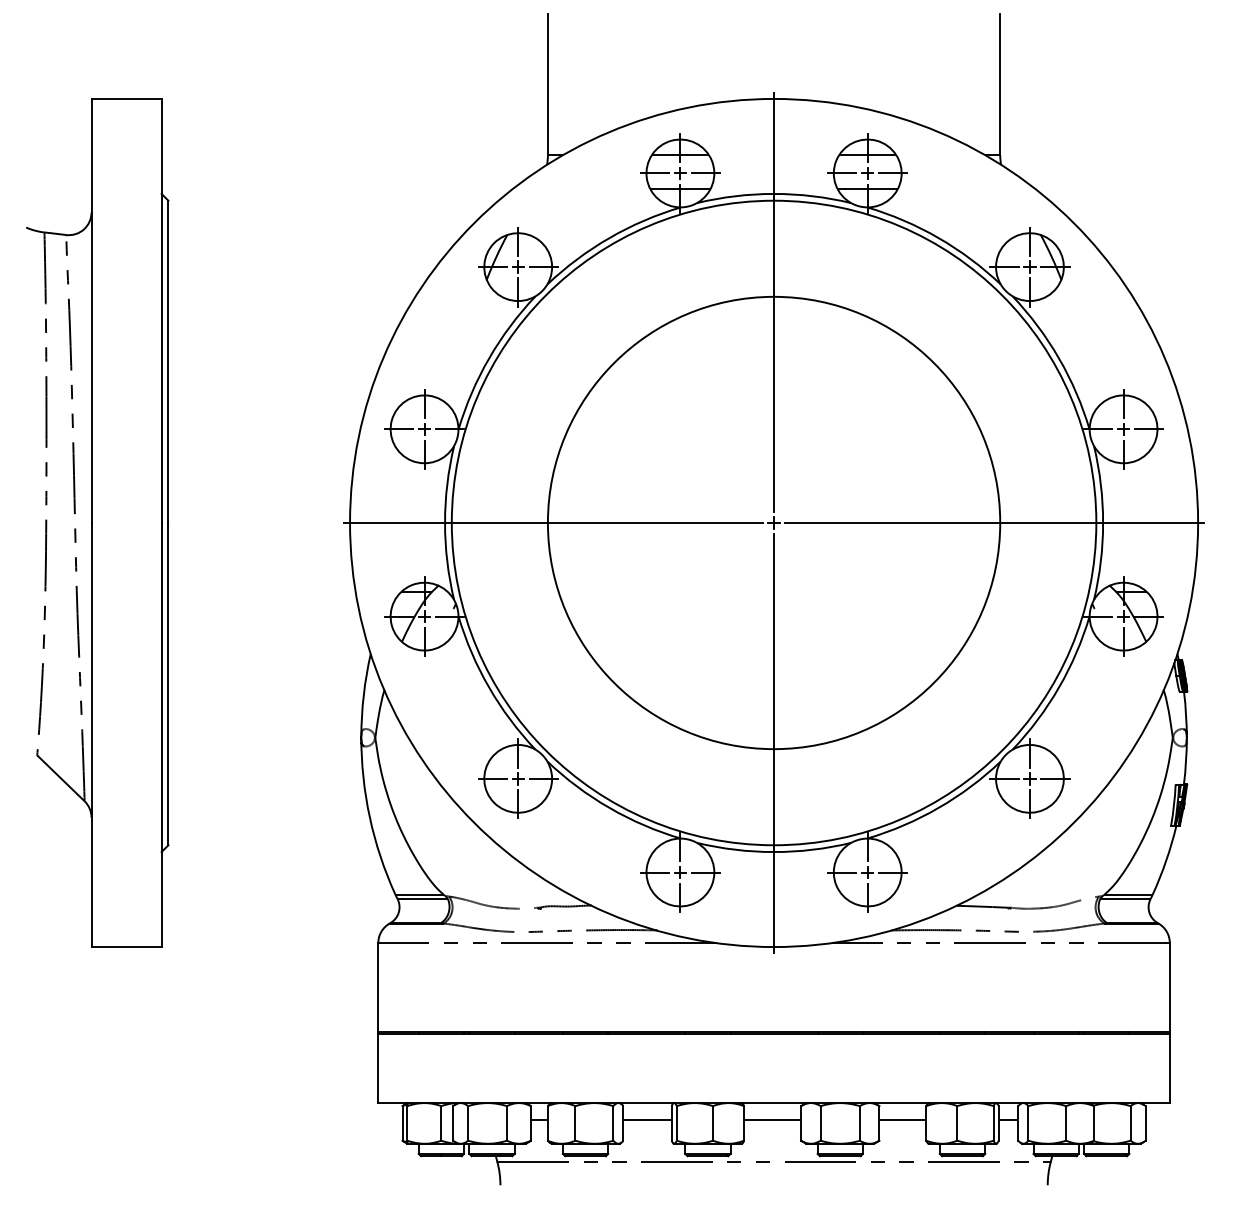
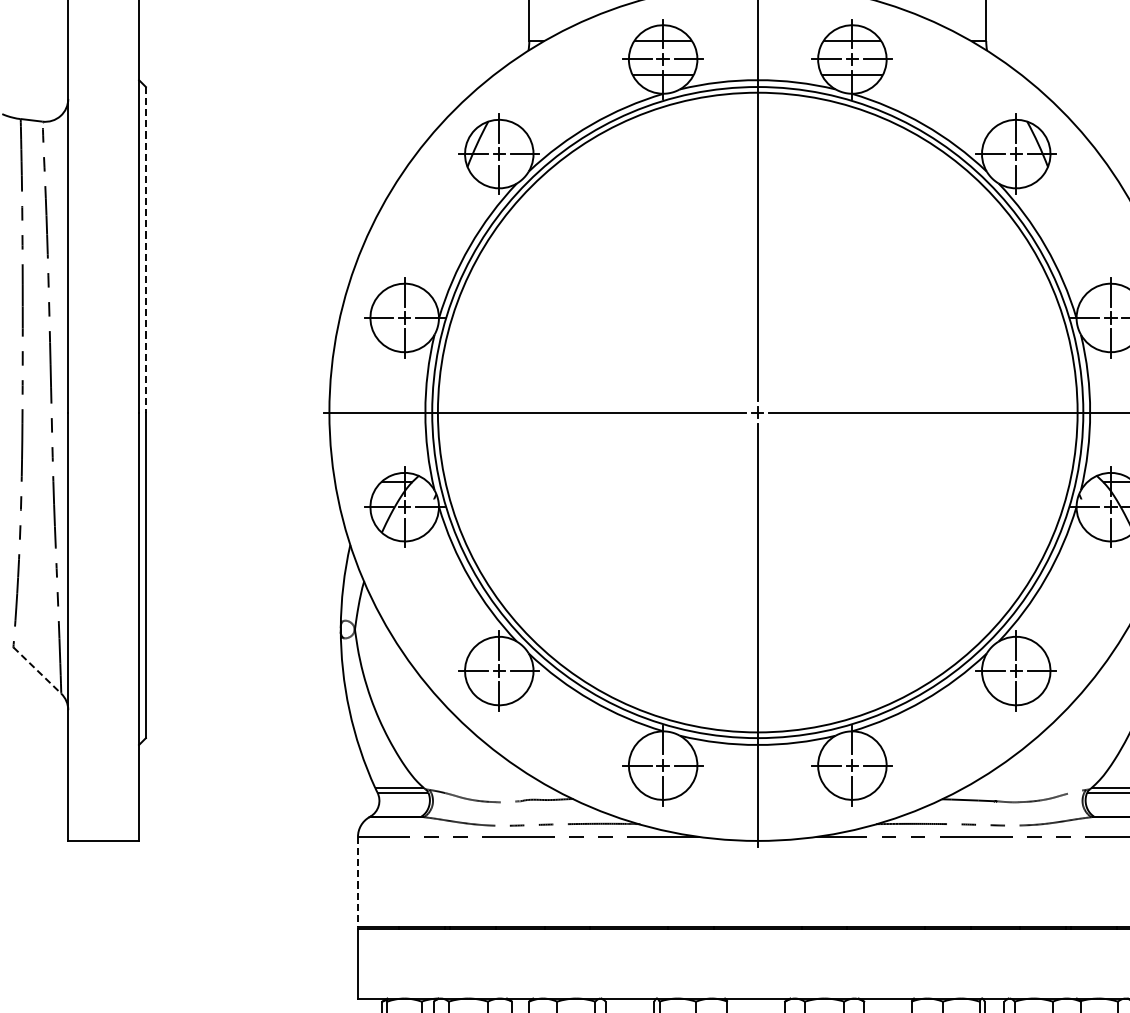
line: (168, 362) -> (146, 250), solid -> dashed
circle: (773, 522) -> (757, 412), size x1.4
line: (60, 778) -> (36, 670), solid -> dashed
line: (378, 987) -> (358, 881), solid -> dashed

